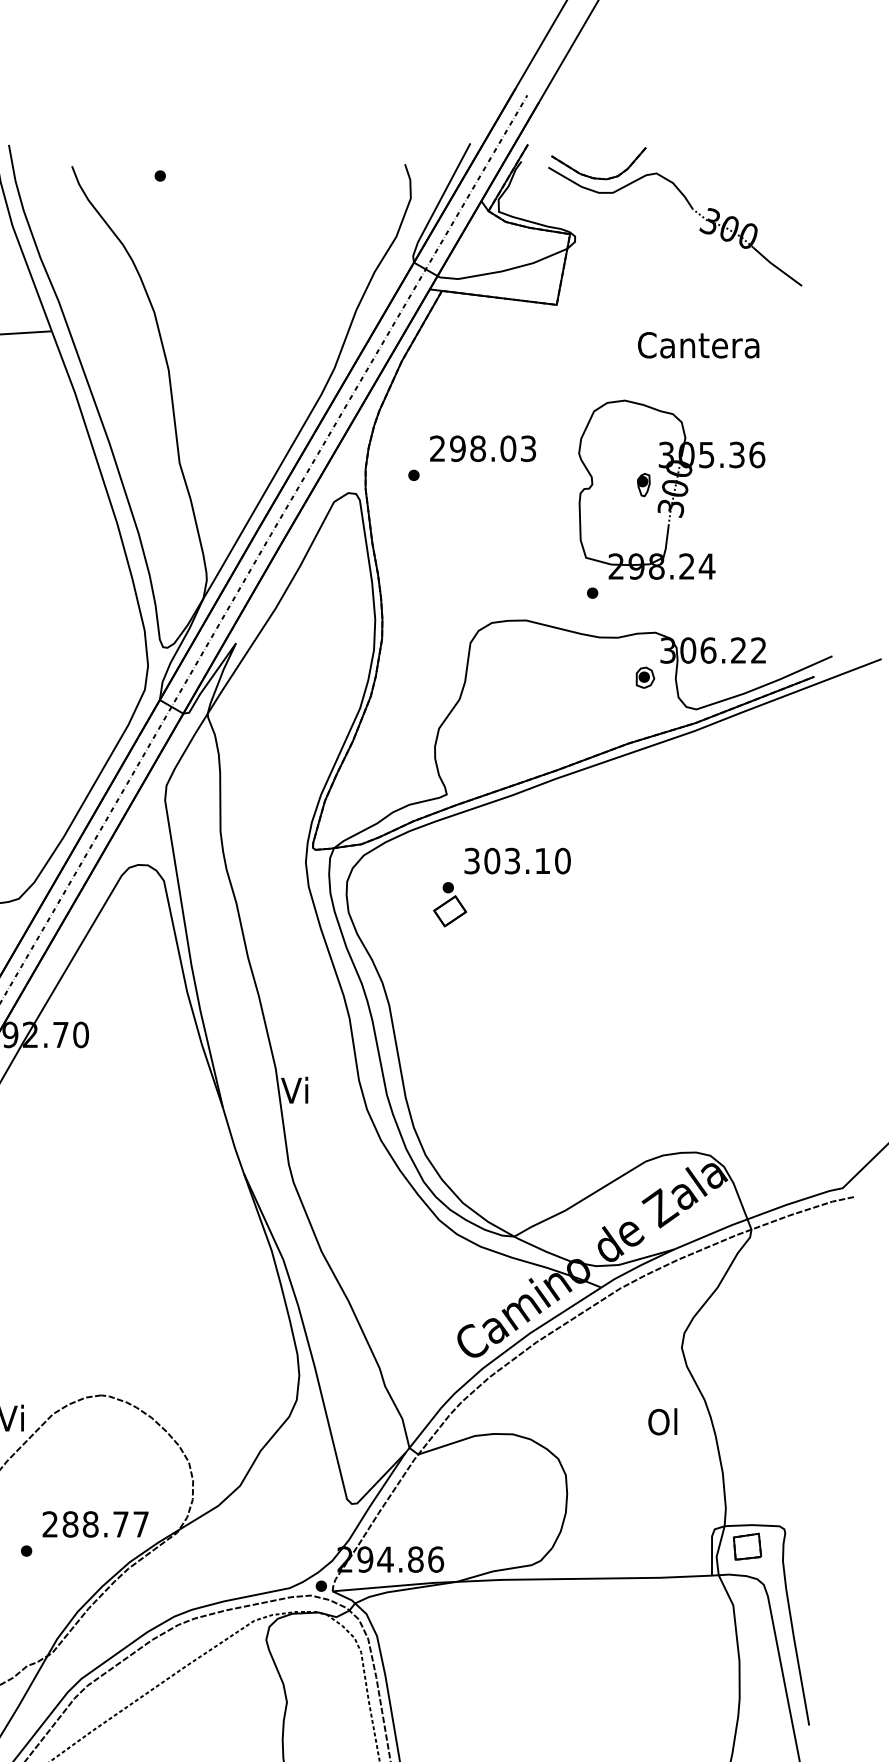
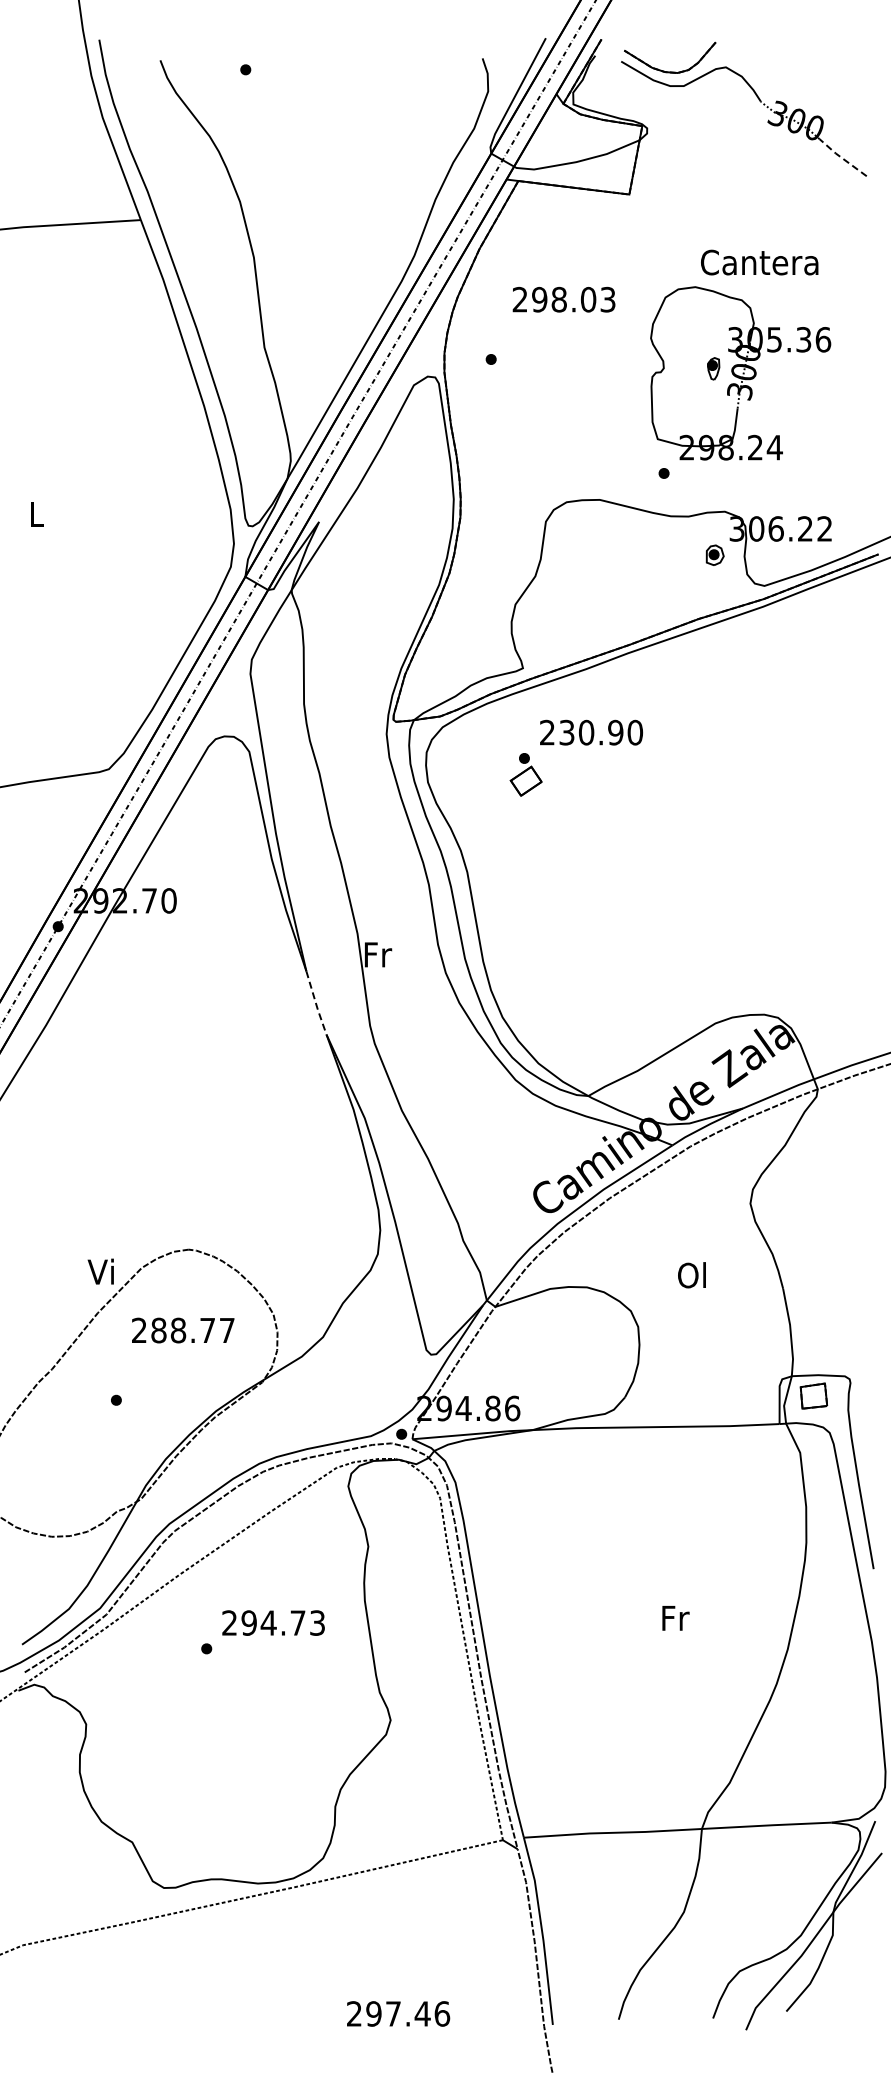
line: (777, 267) -> (842, 158), solid -> dashed
text: (698, 345) -> (759, 262), moved
text: (482, 448) -> (563, 299), moved
text: (507, 860) -> (581, 732), 303.10 -> 230.90
text: (296, 1090) -> (377, 954), Vi -> Fr
line: (233, 1142) -> (316, 1004), solid -> dashed
text: (662, 1422) -> (691, 1275), moved
text: (95, 1524) -> (183, 1330), moved

